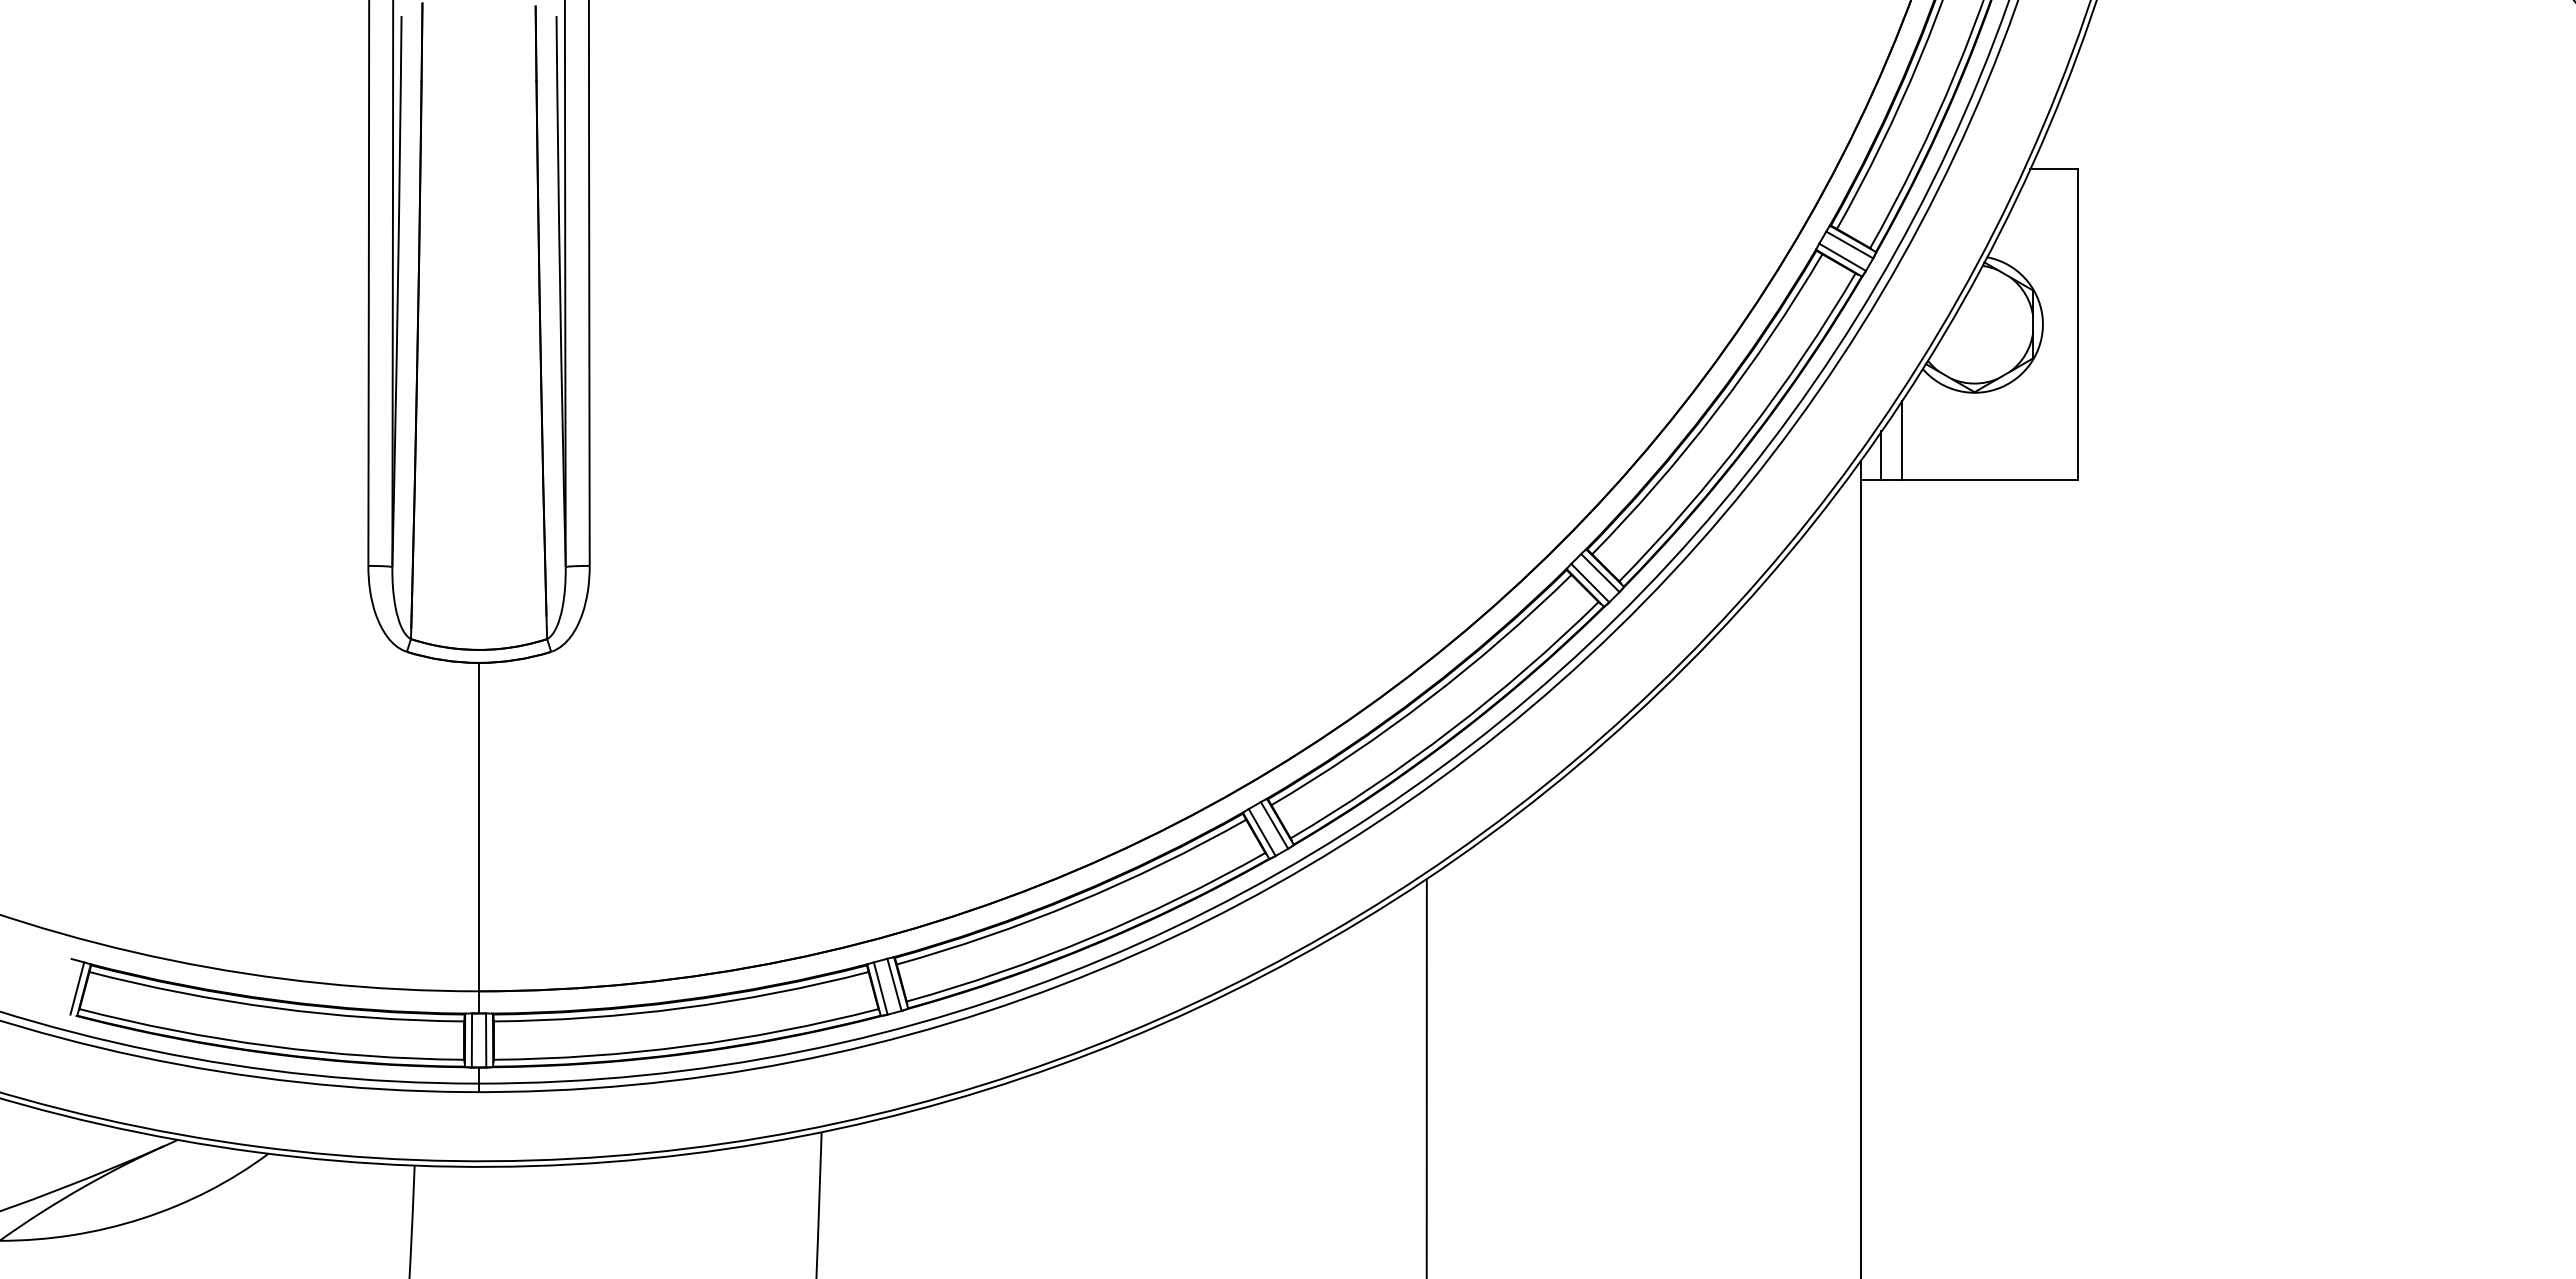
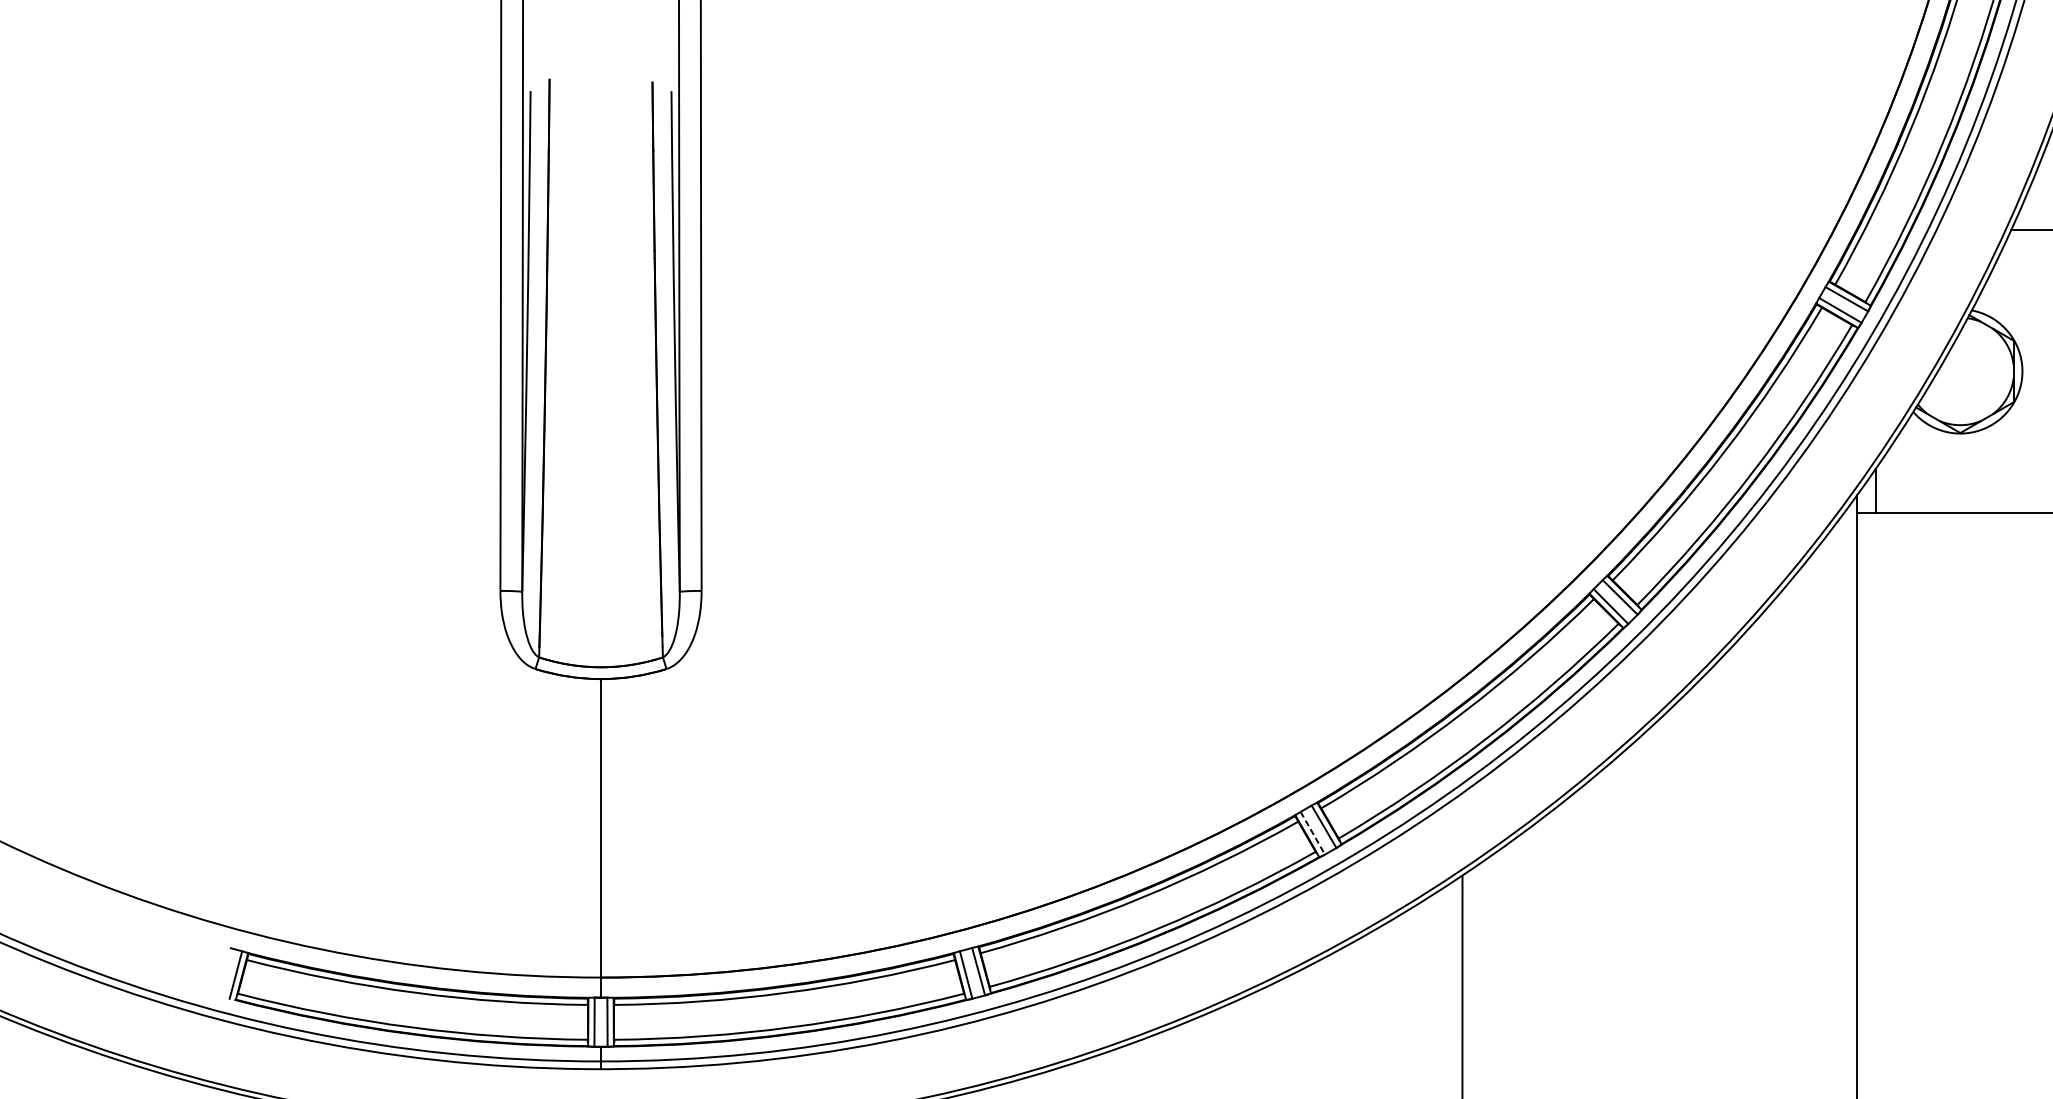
line: (1902, 439) -> (1894, 476), removed
line: (1262, 832) -> (1313, 833), solid -> dashed

